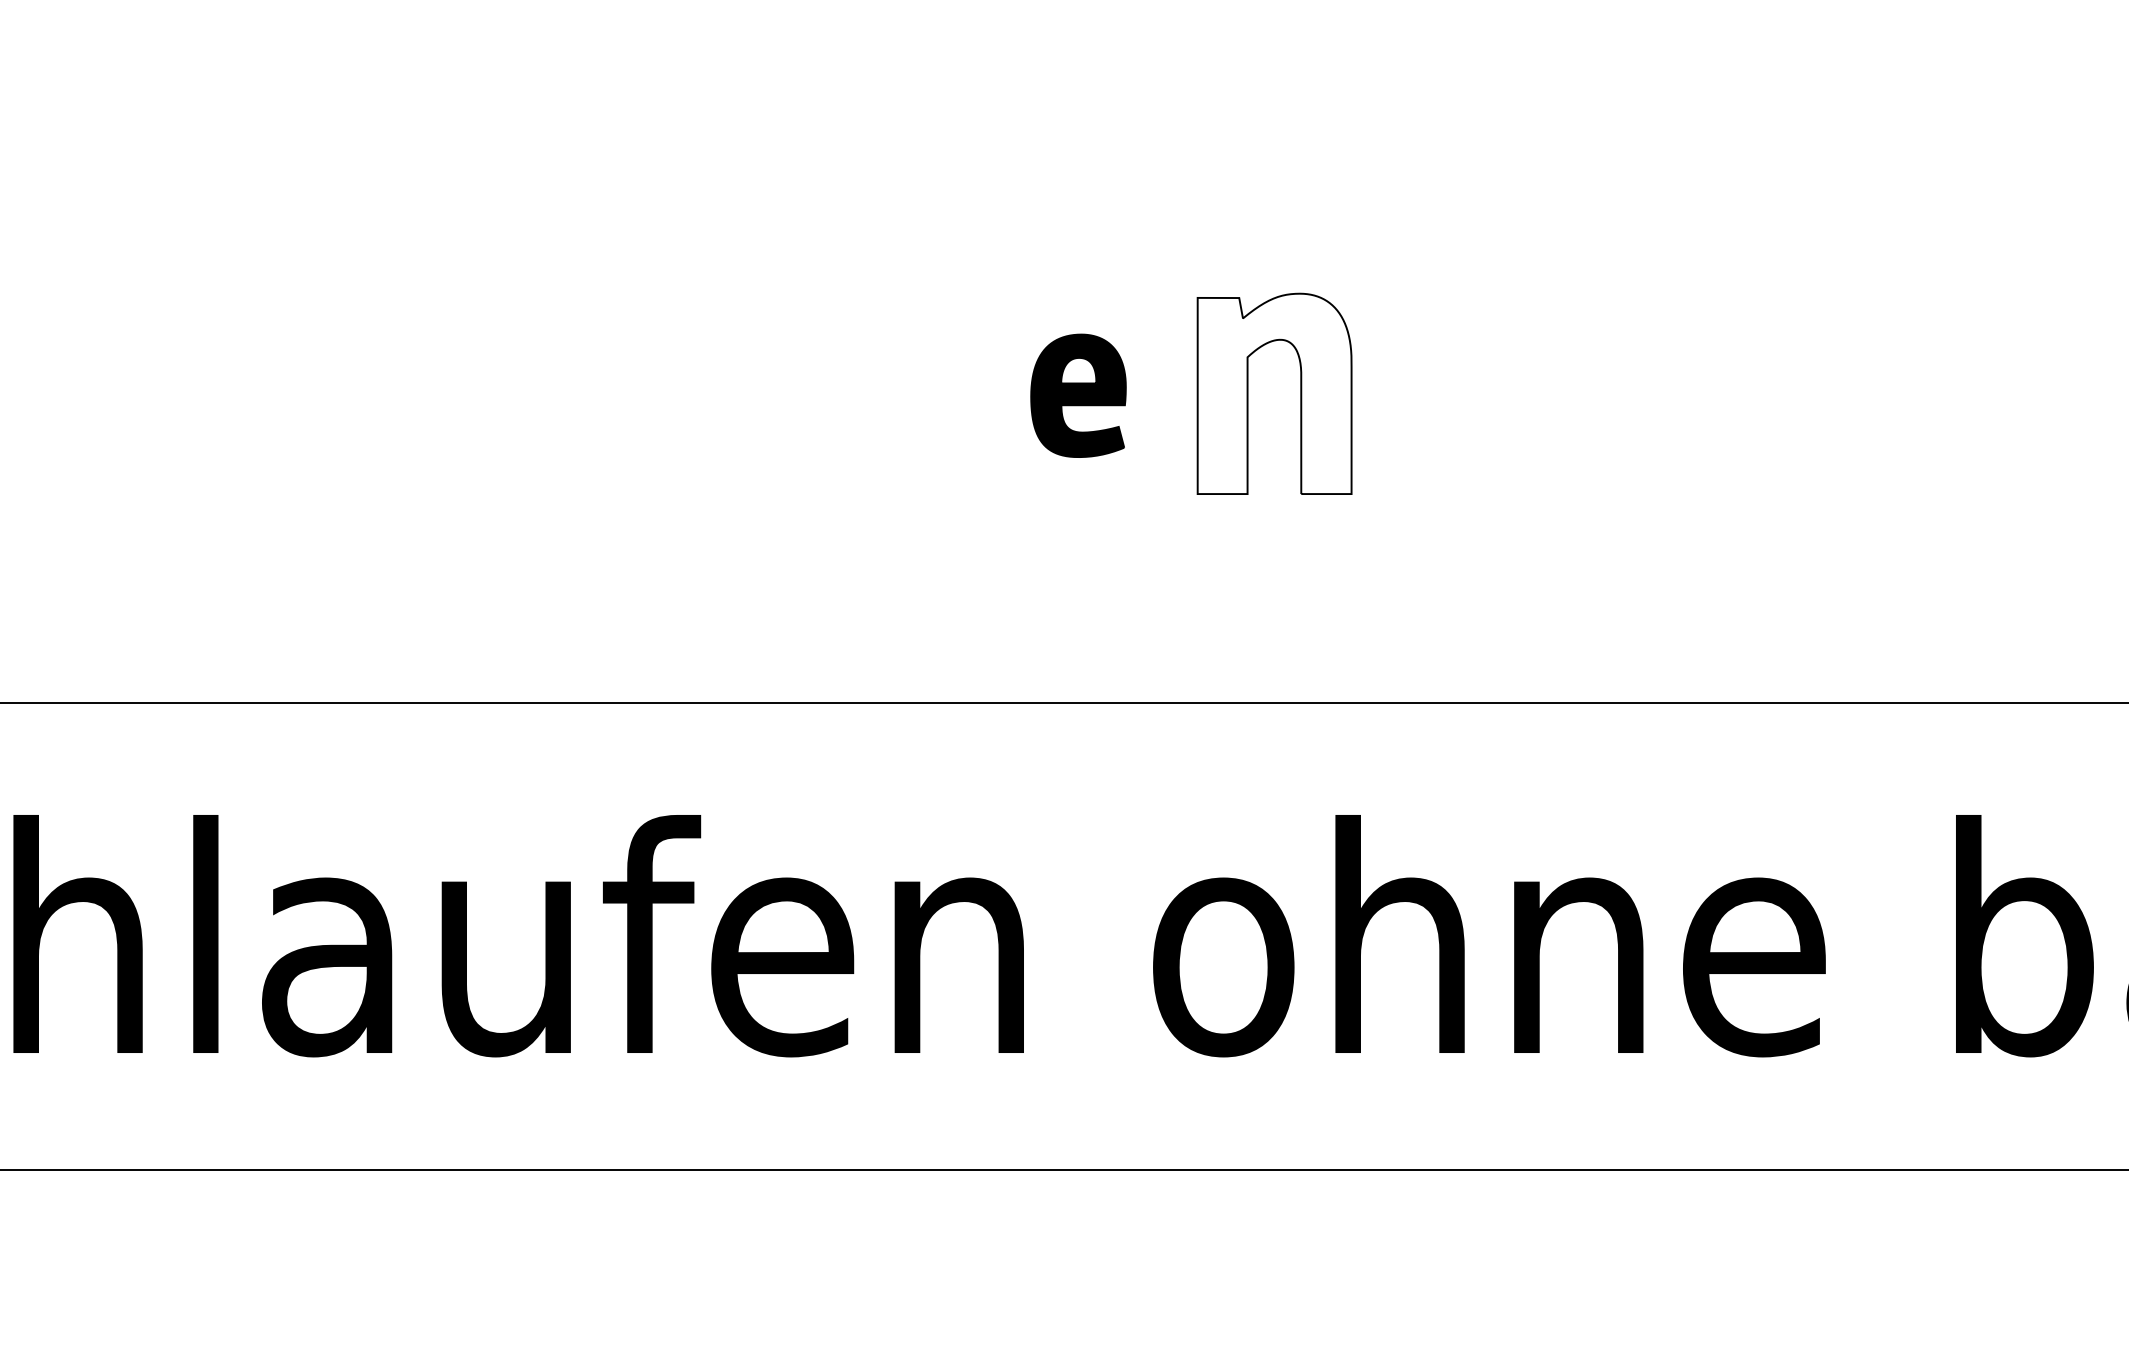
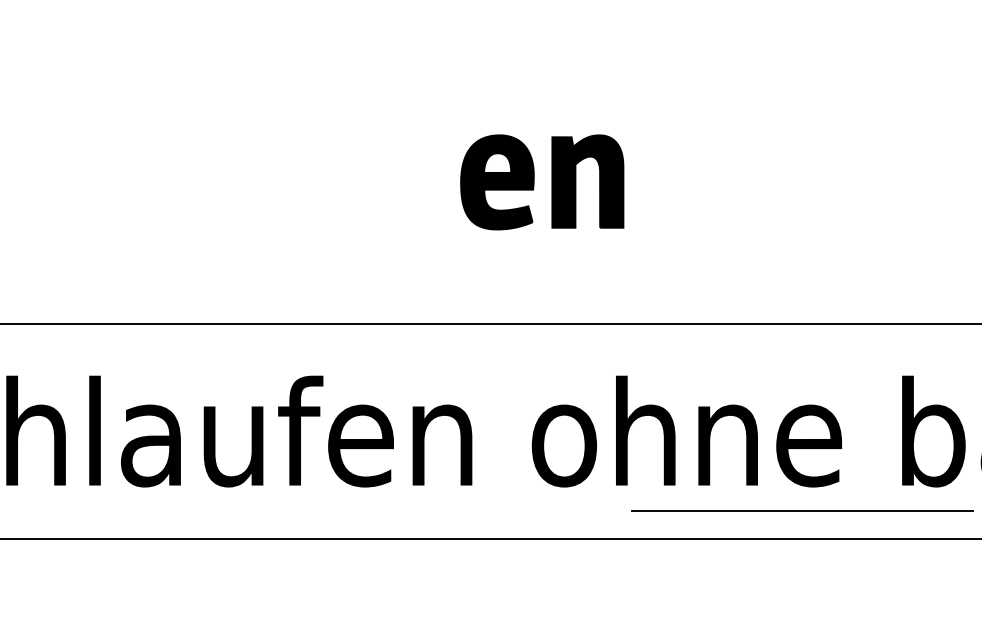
fill: (1273, 393) -> (587, 181), added
part: (1078, 395) -> (497, 182), size x1.67
line: (1739, 1107) -> (802, 510), added

